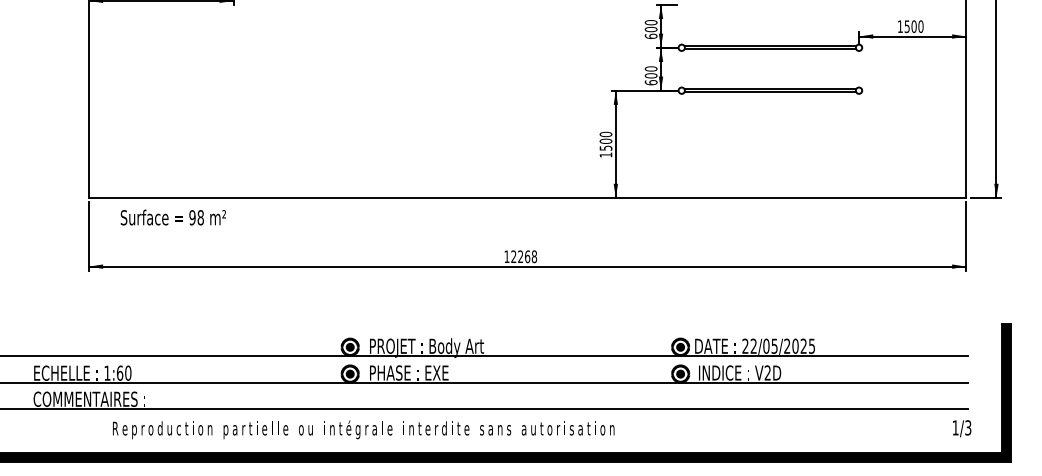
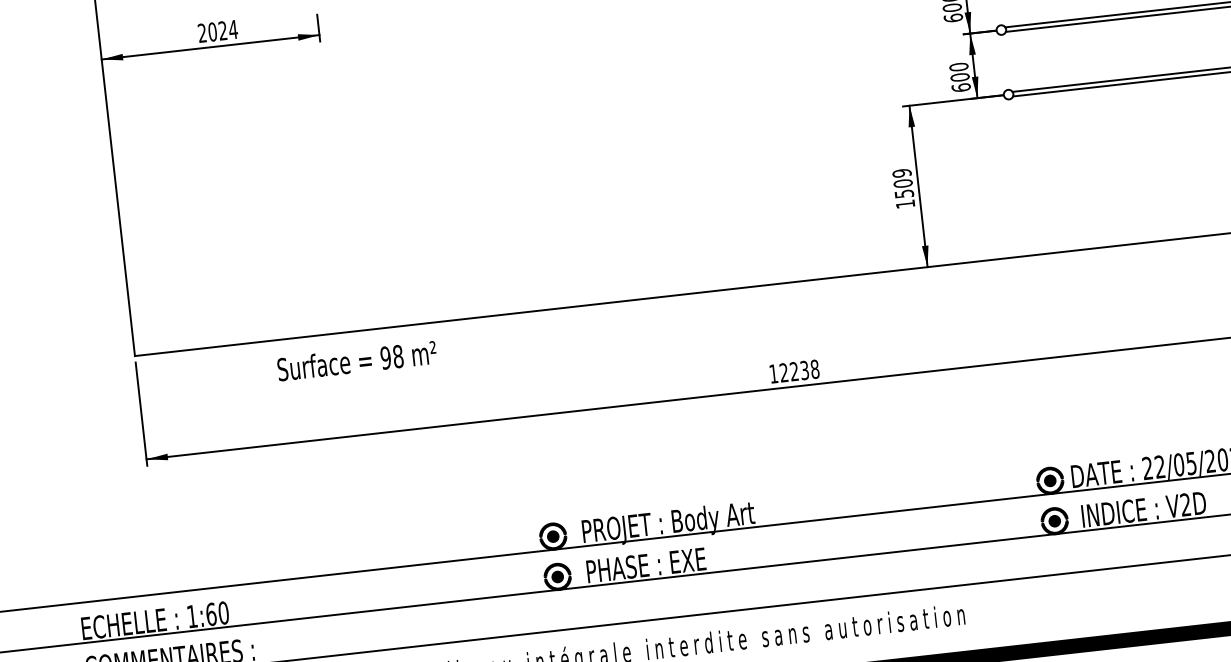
text: (606, 134) -> (902, 173), 1500 -> 1509
text: (172, 217) -> (355, 361), moved
text: (527, 256) -> (804, 370), 12268 -> 12238

